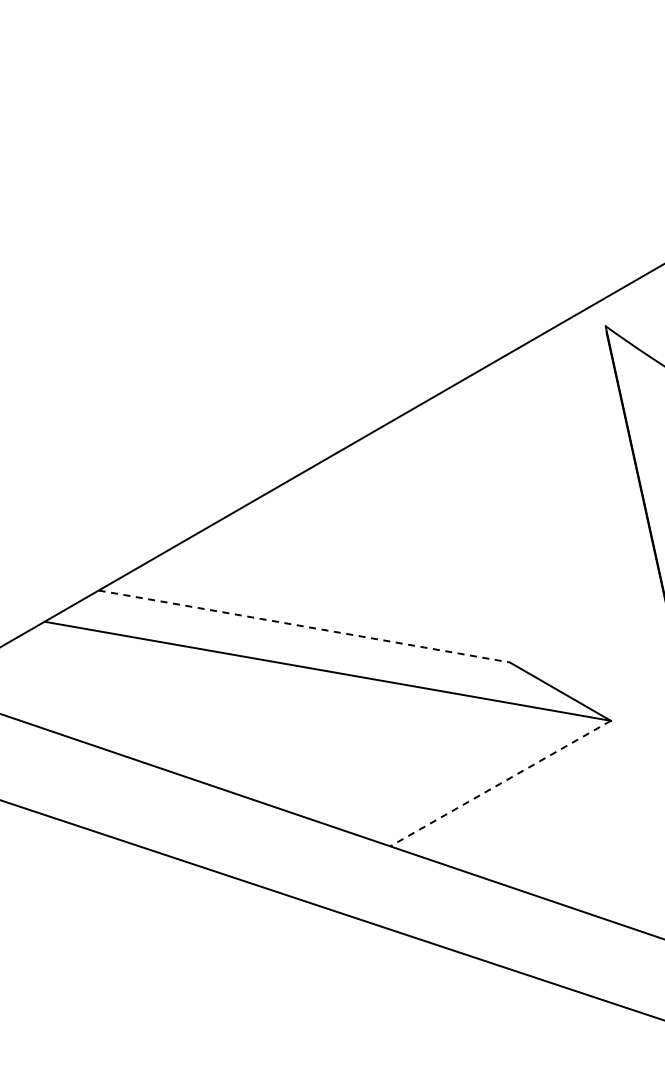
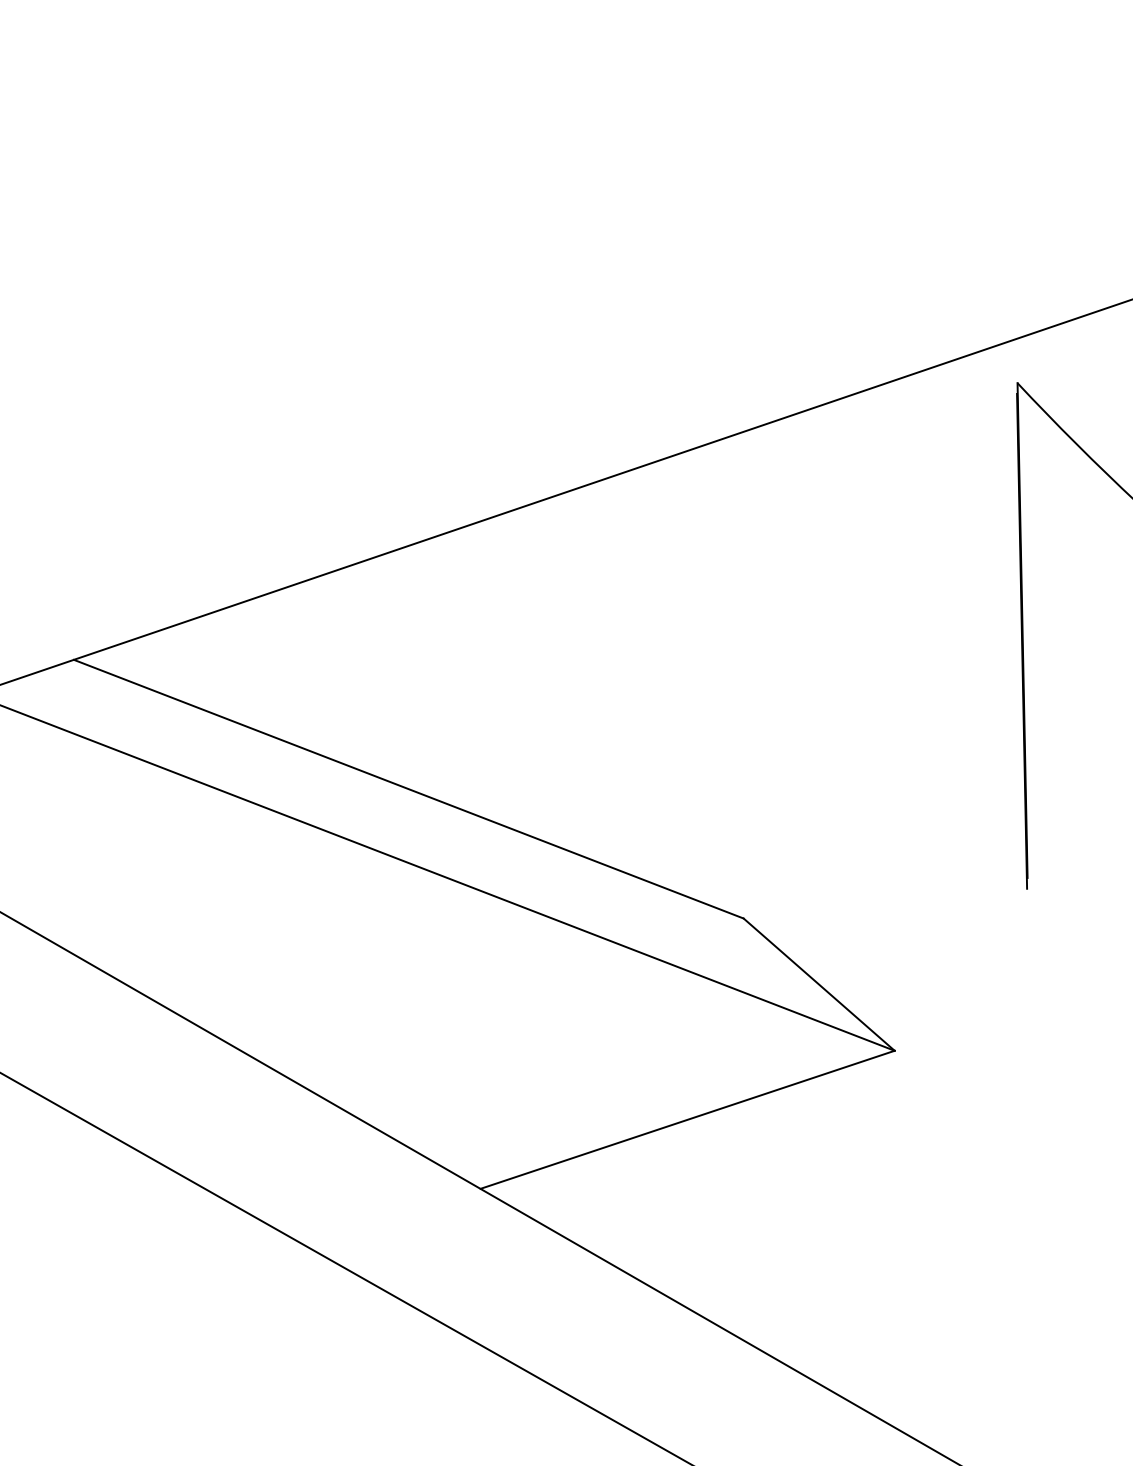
line: (304, 626) -> (409, 789), dashed -> solid
line: (500, 783) -> (687, 1119), dashed -> solid

